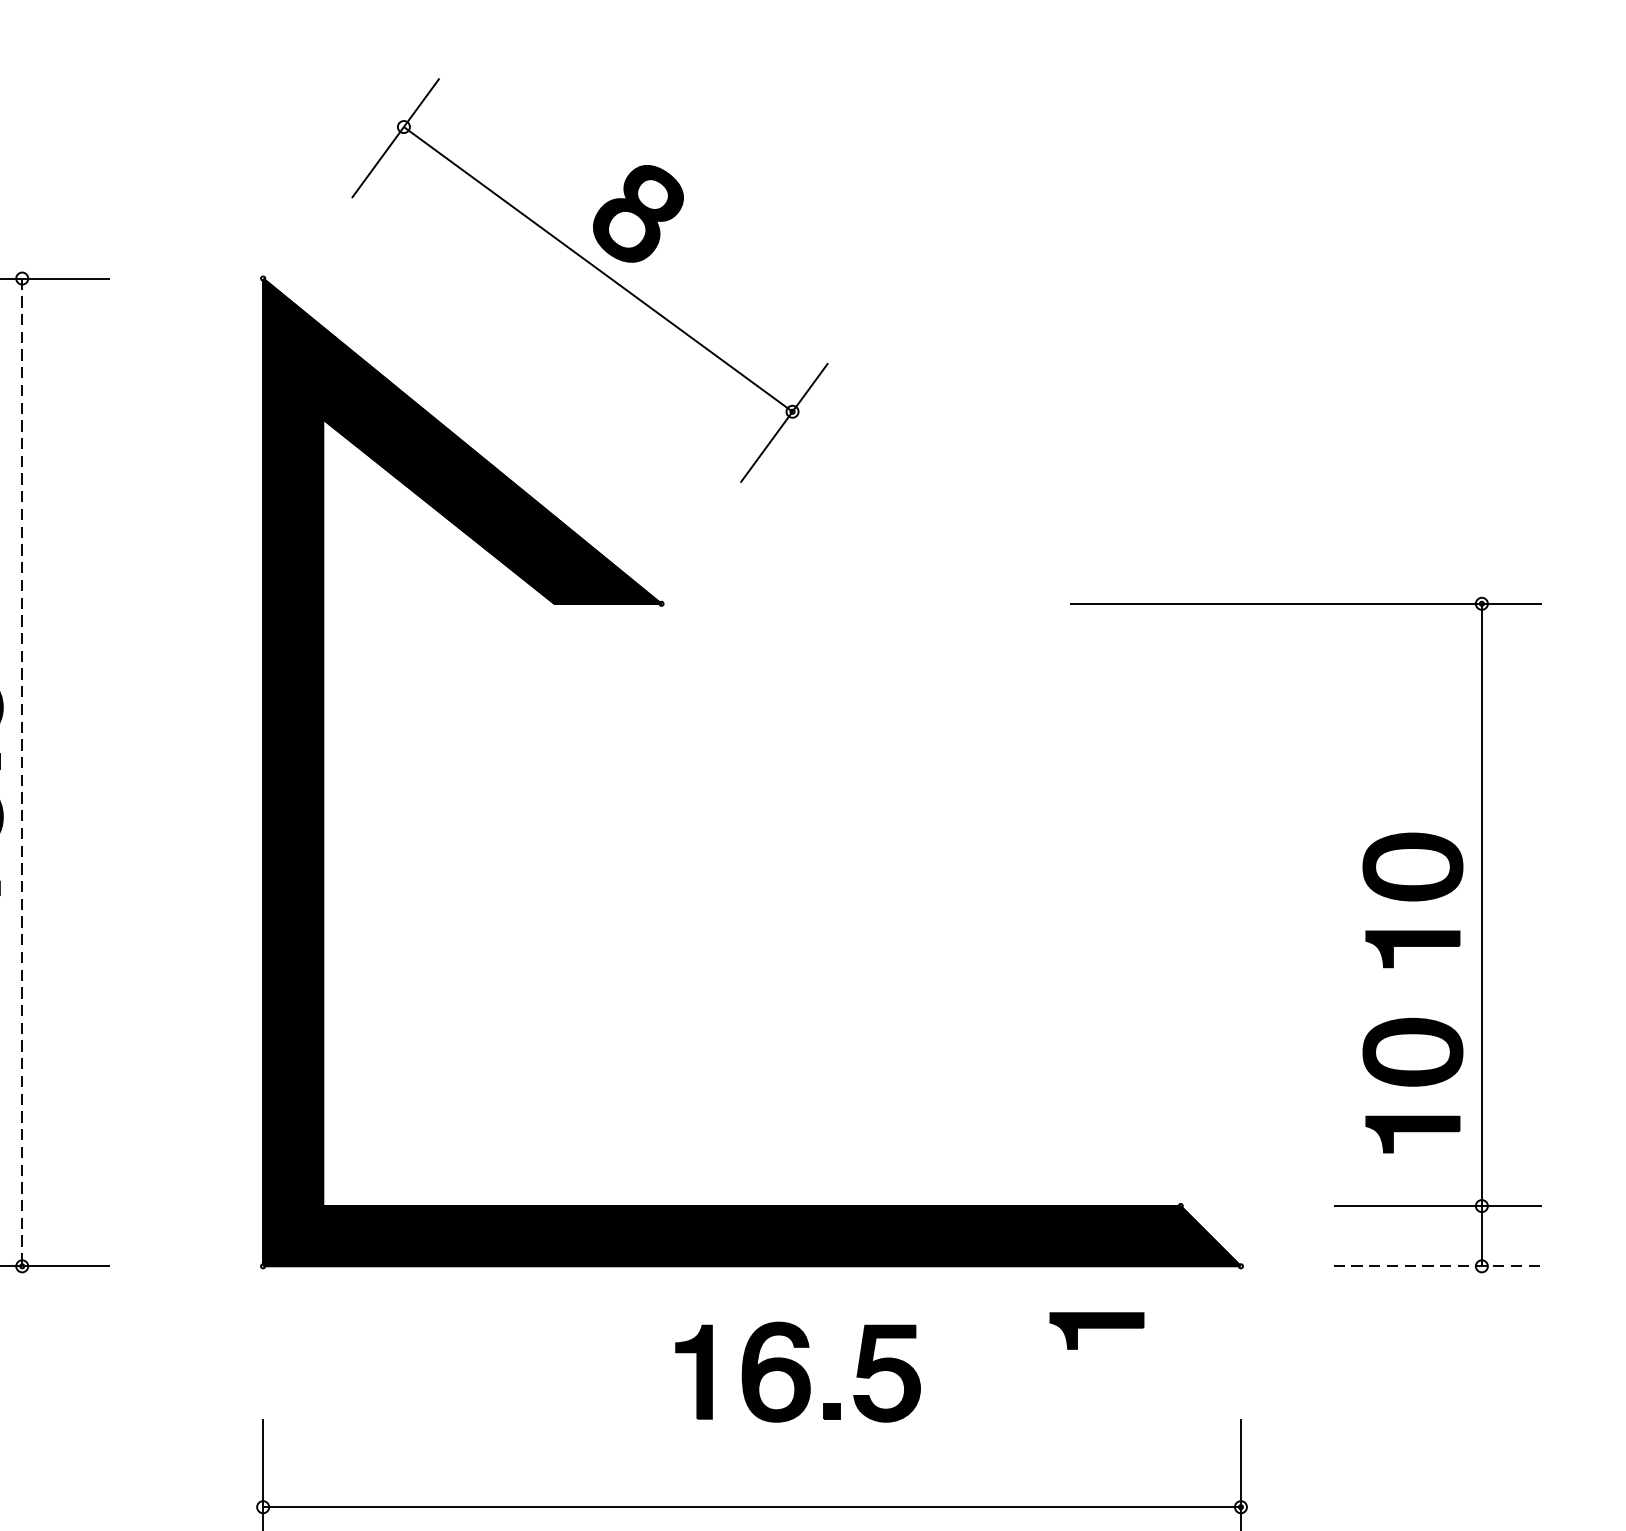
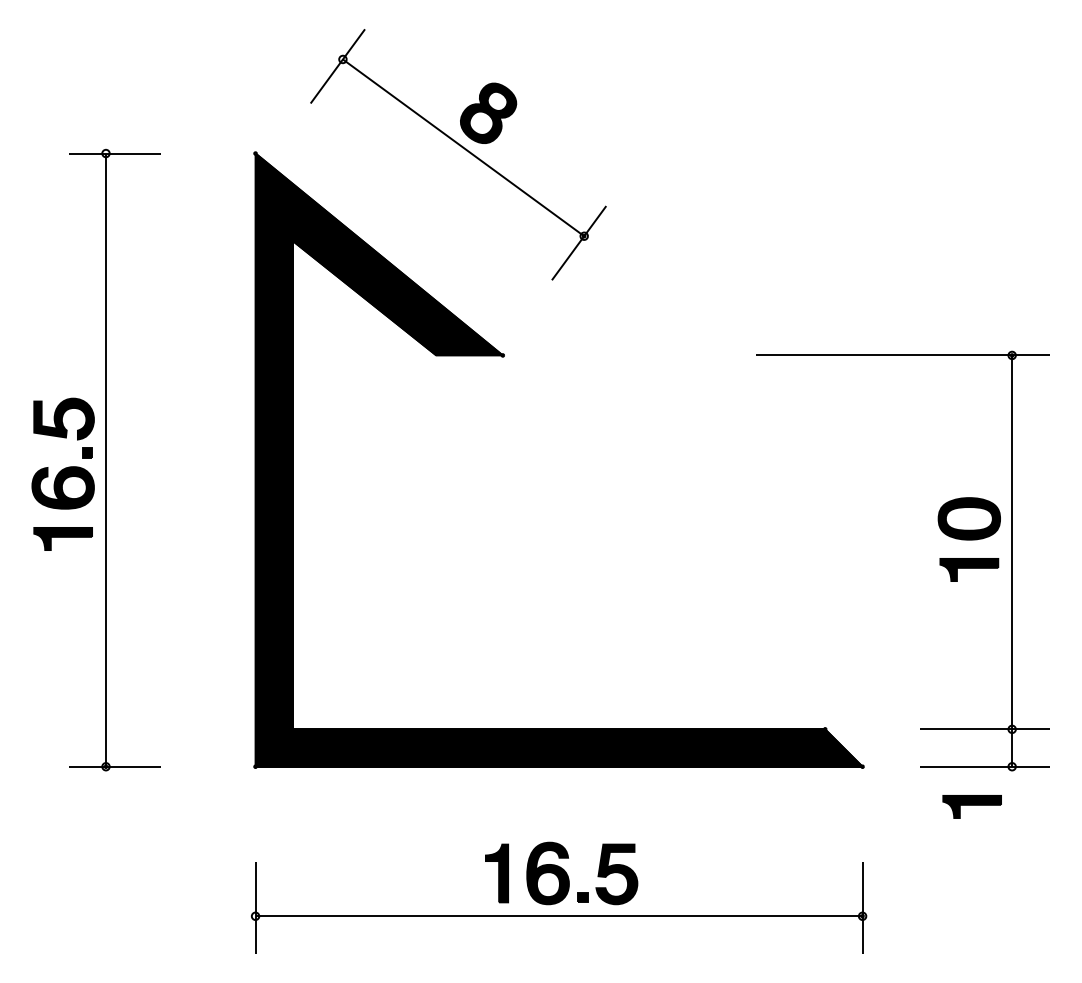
line: (23, 773) -> (106, 460), dashed -> solid
part: (1411, 1085) -> (968, 654), removed
line: (1437, 1265) -> (984, 766), dashed -> solid
part: (1095, 1330) -> (971, 806), moved
part: (797, 1372) -> (561, 873), moved

